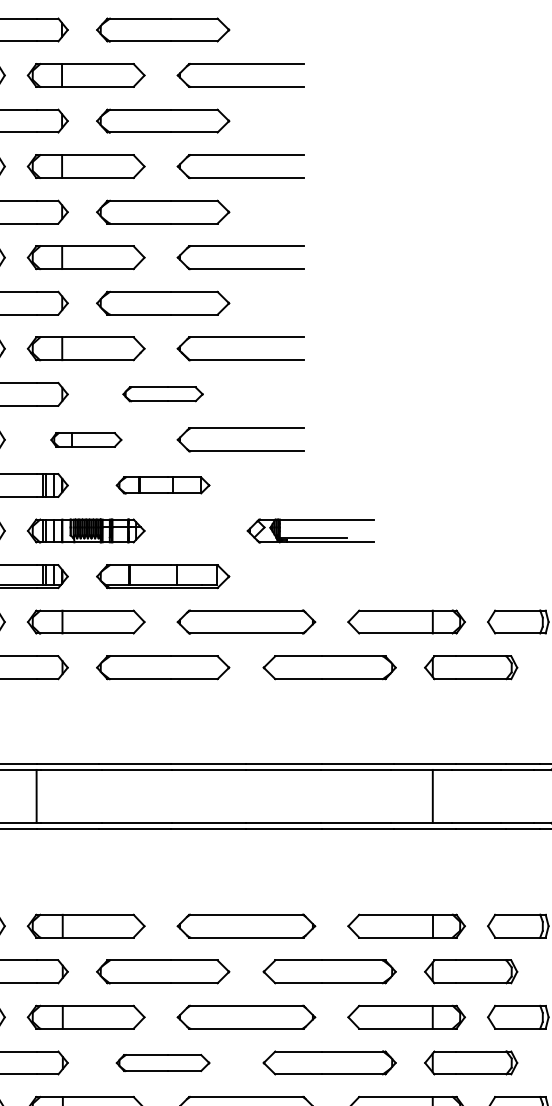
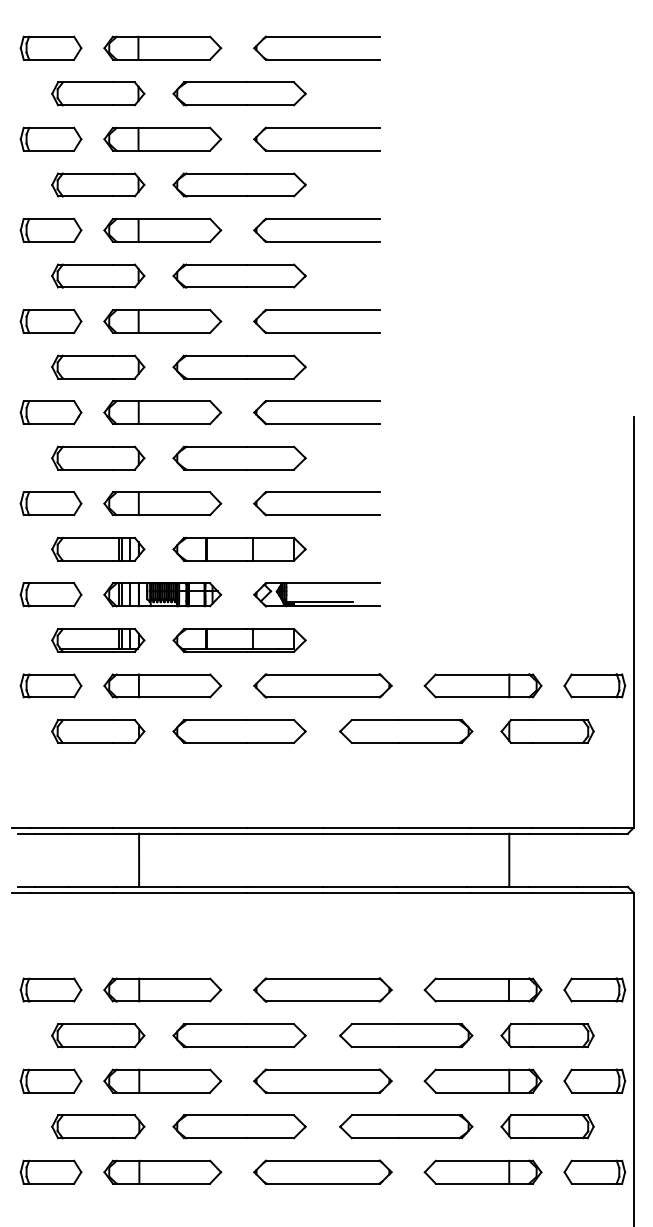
part: (163, 393) -> (239, 457), size x1.67
part: (86, 439) -> (162, 503), size x1.67
part: (163, 484) -> (239, 548), size x1.43
part: (310, 537) -> (316, 601), moved
line: (37, 795) -> (139, 859), moved
part: (163, 1062) -> (239, 1126), size x1.43

